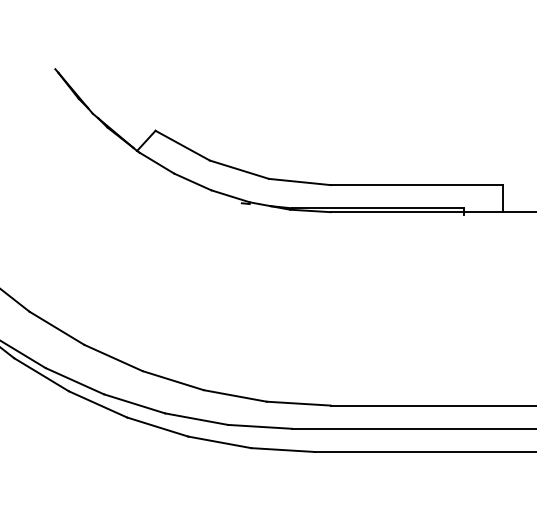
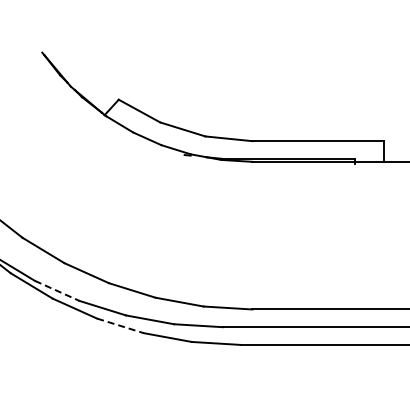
line: (75, 382) -> (57, 291), solid -> dashed
line: (157, 427) -> (120, 326), solid -> dashed

